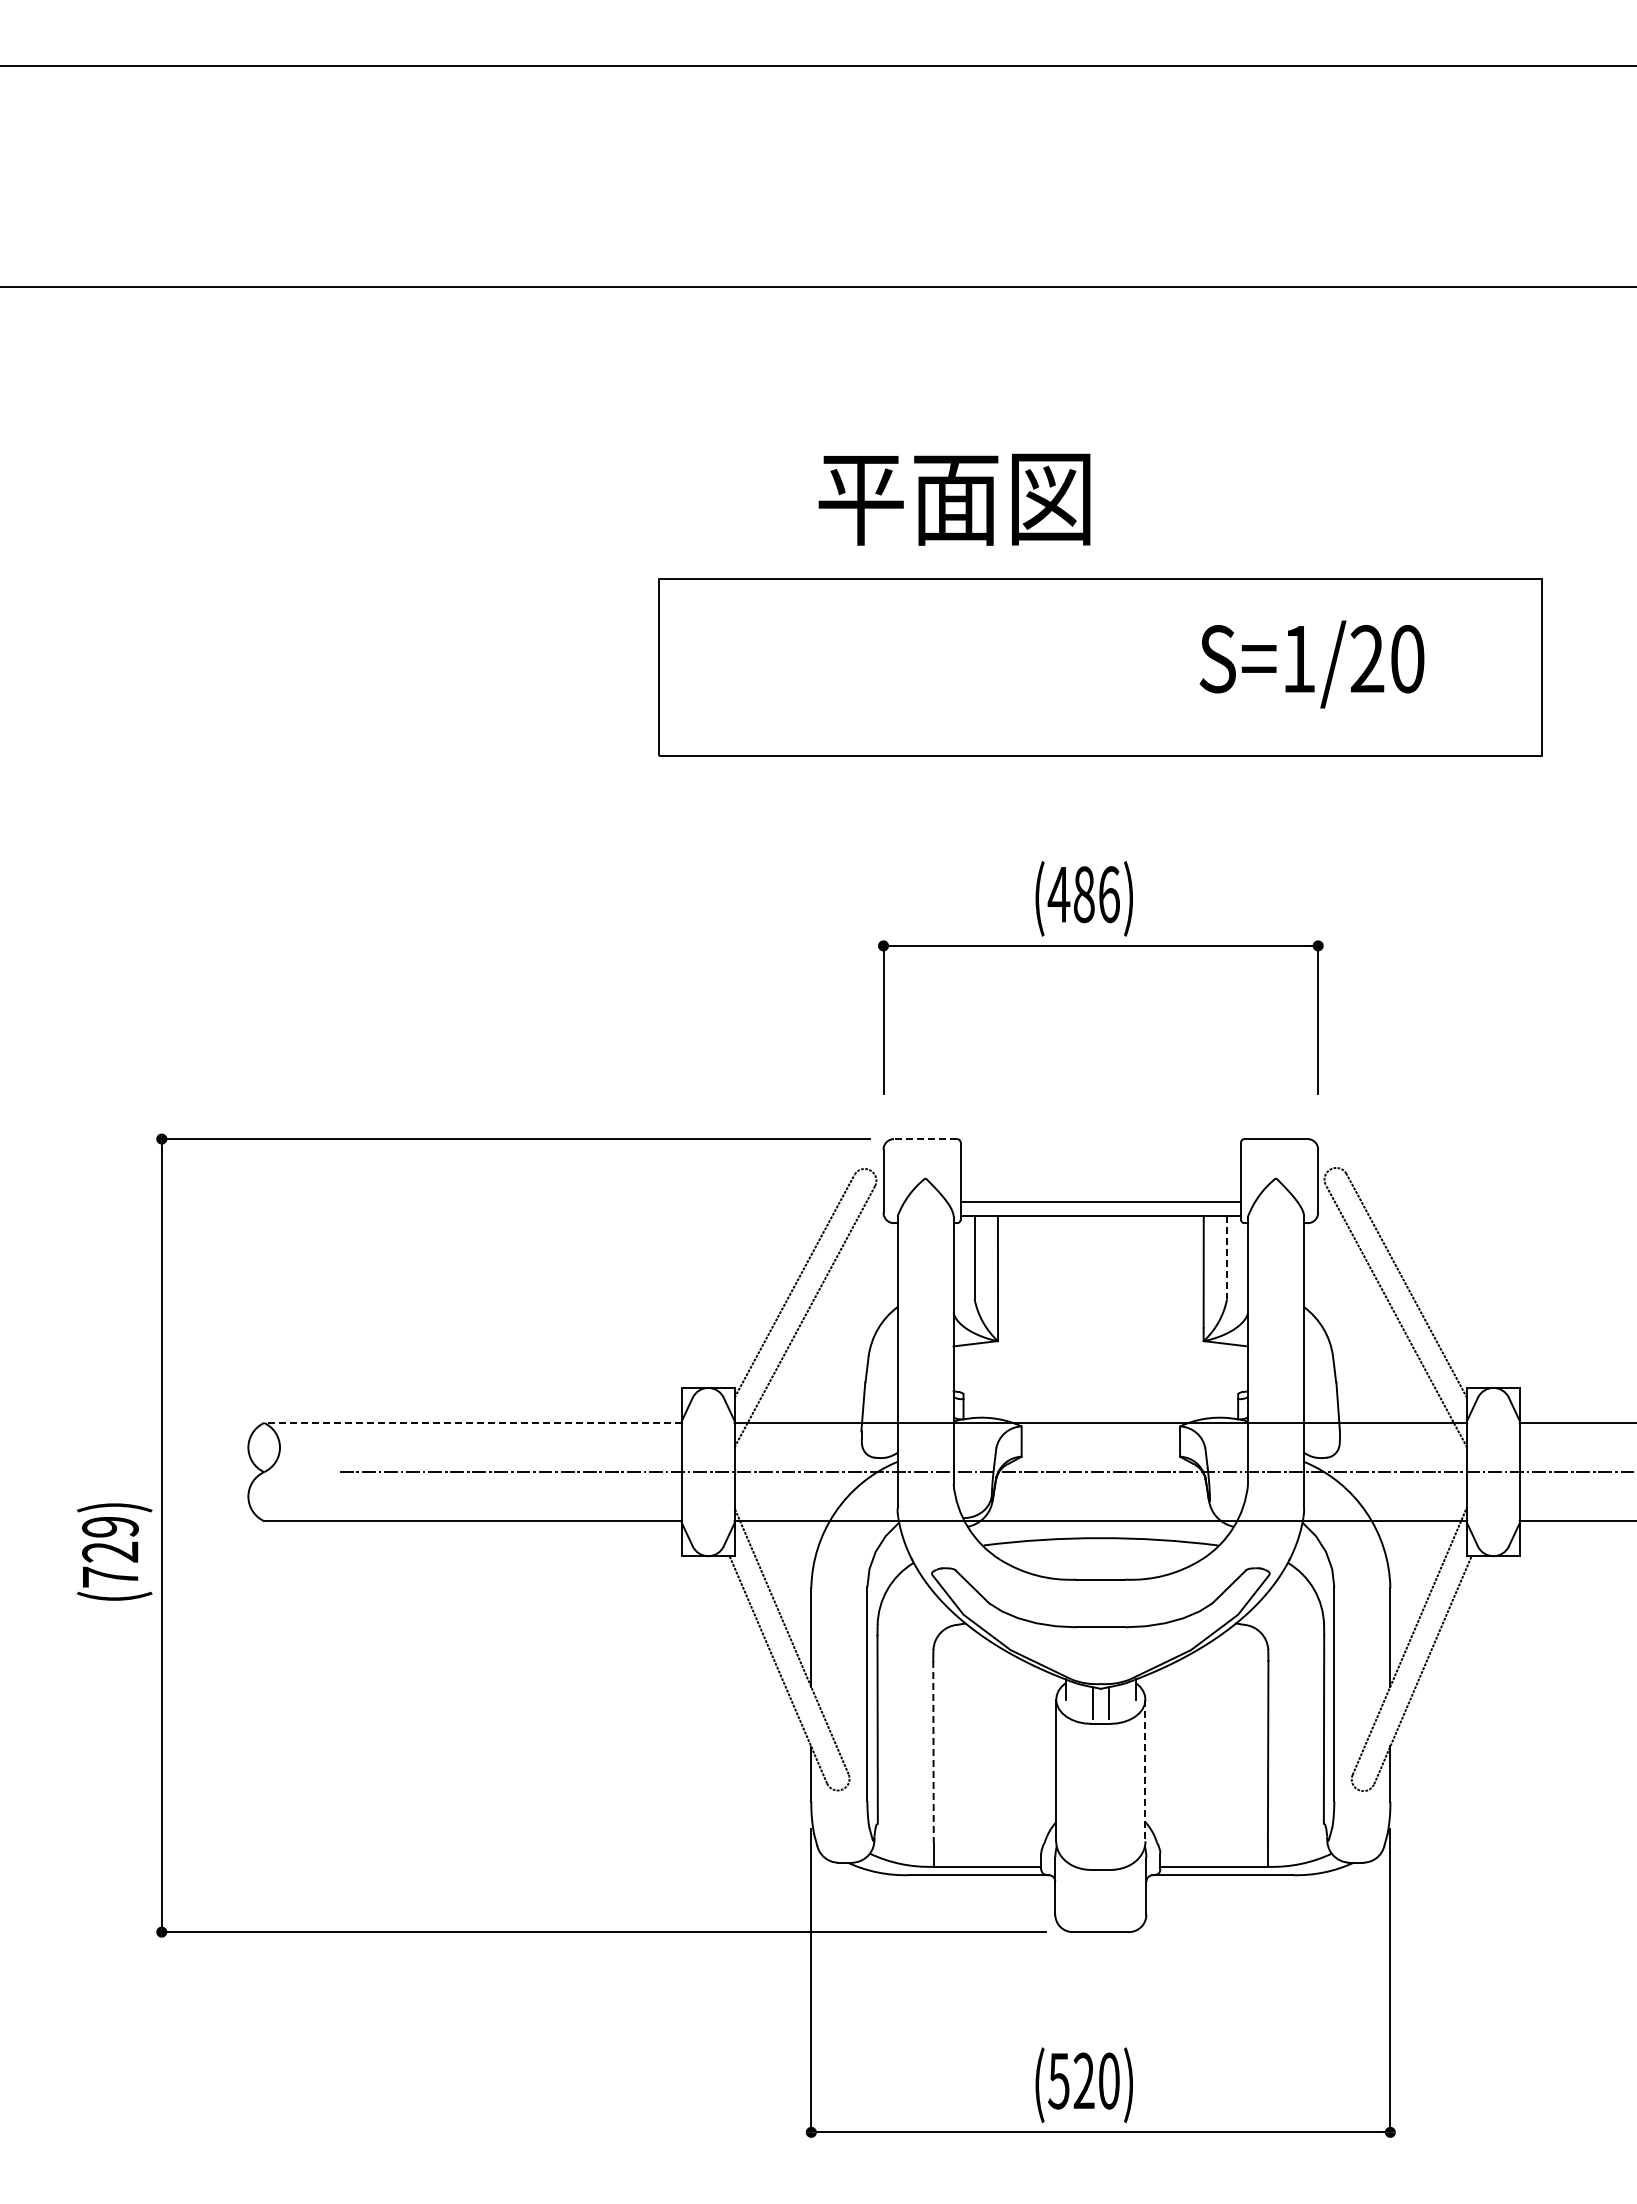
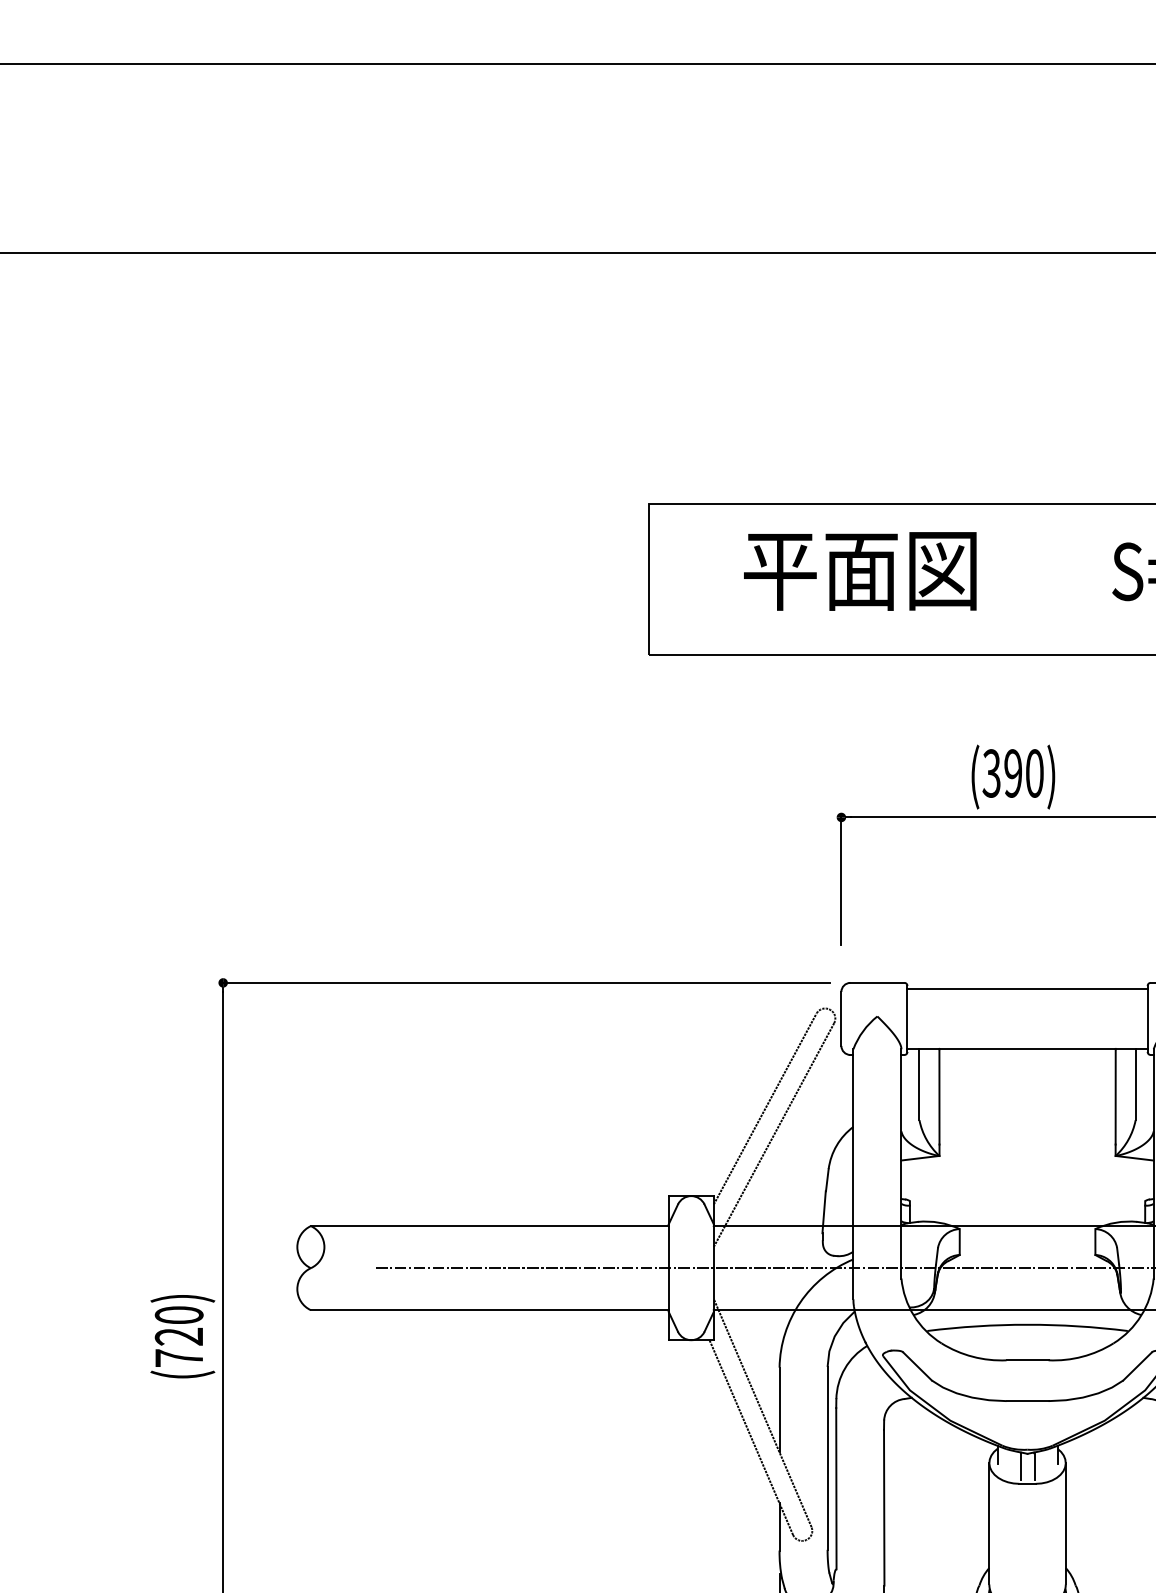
text: (954, 499) -> (860, 571), moved
text: (1083, 894) -> (1012, 773), (486) -> (390)
line: (925, 1139) -> (877, 983), dashed -> solid
line: (1100, 1202) -> (1027, 989), moved
line: (1227, 1257) -> (1136, 1084), dashed -> solid
line: (473, 1423) -> (490, 1226), dashed -> solid
text: (110, 1526) -> (179, 1314), (729) -> (720)
line: (933, 1751) -> (884, 1507), dashed -> solid
line: (1145, 1770) -> (1065, 1523), dashed -> solid

